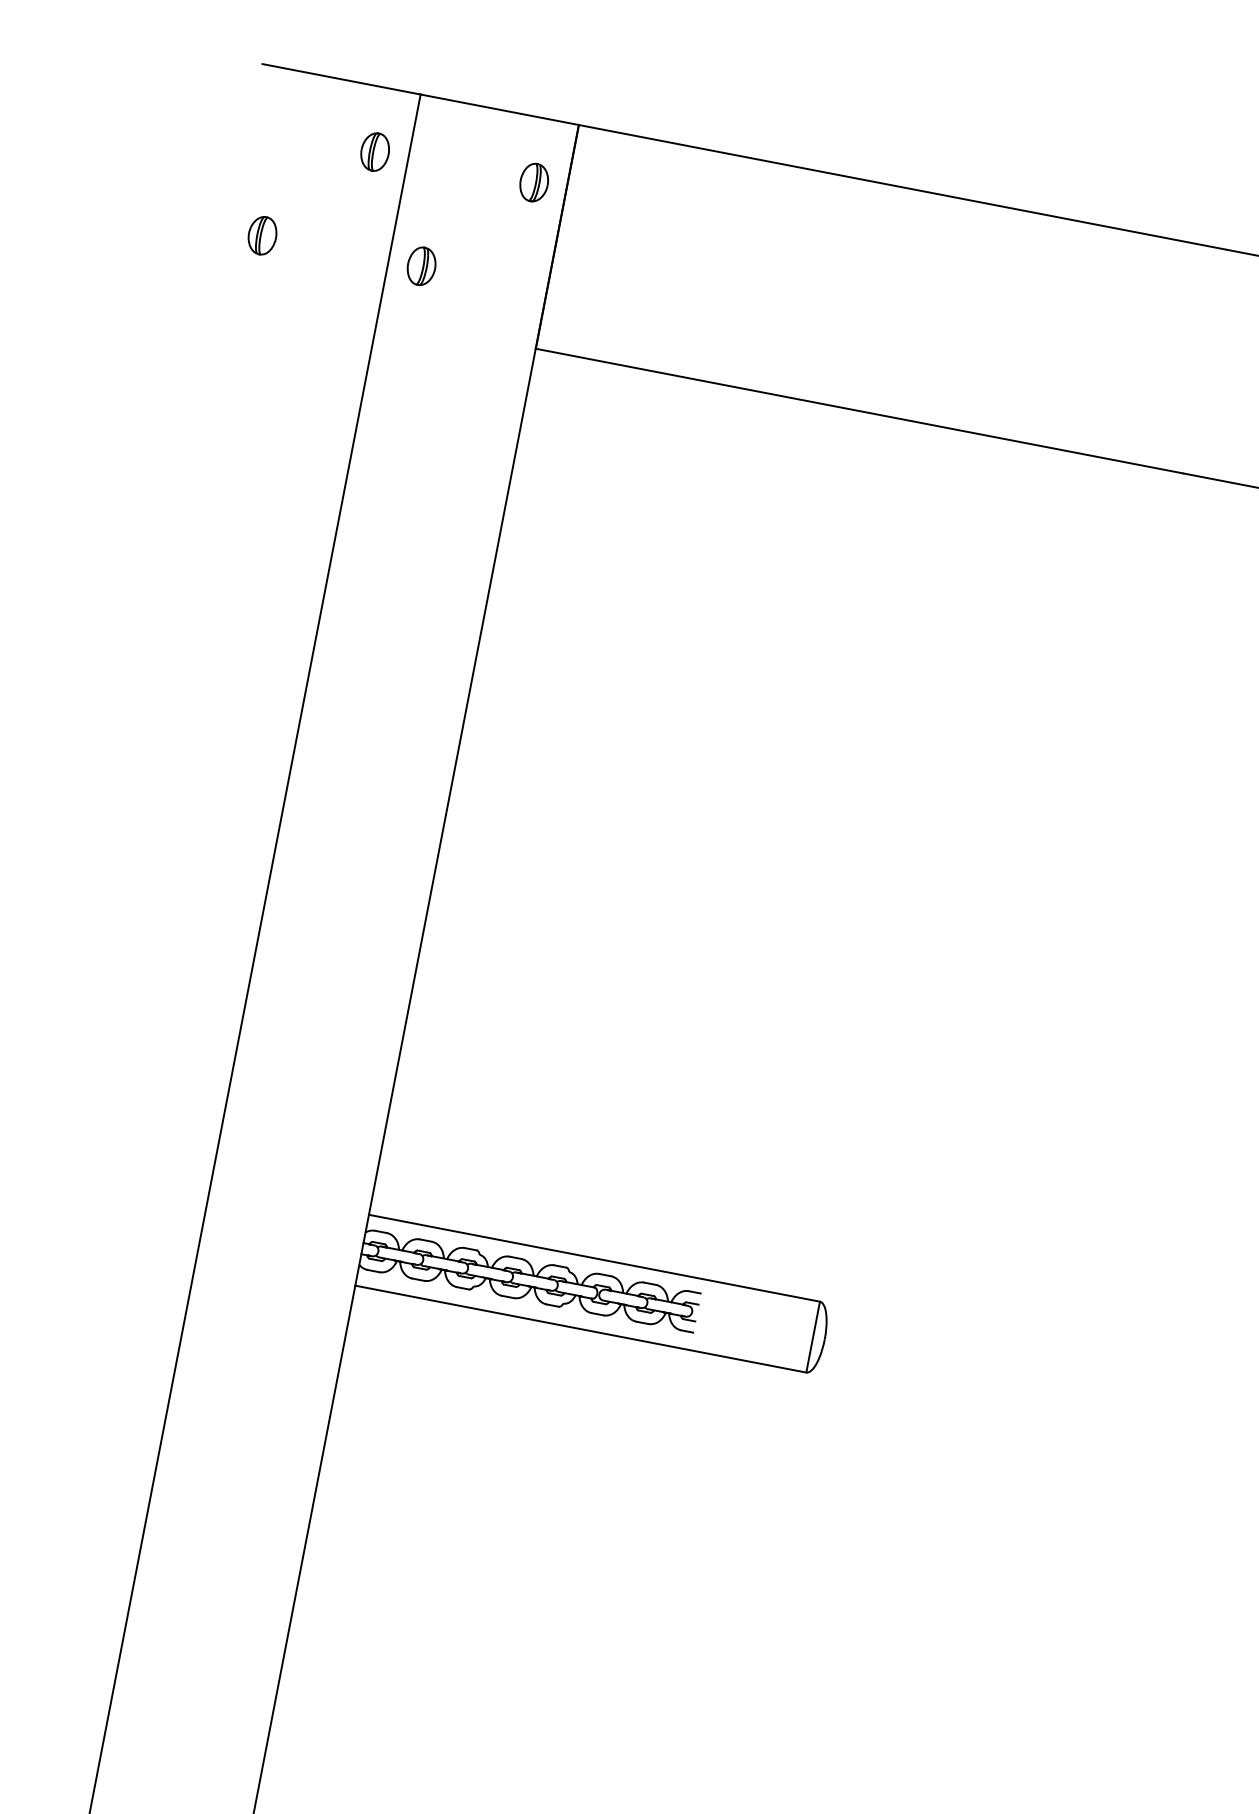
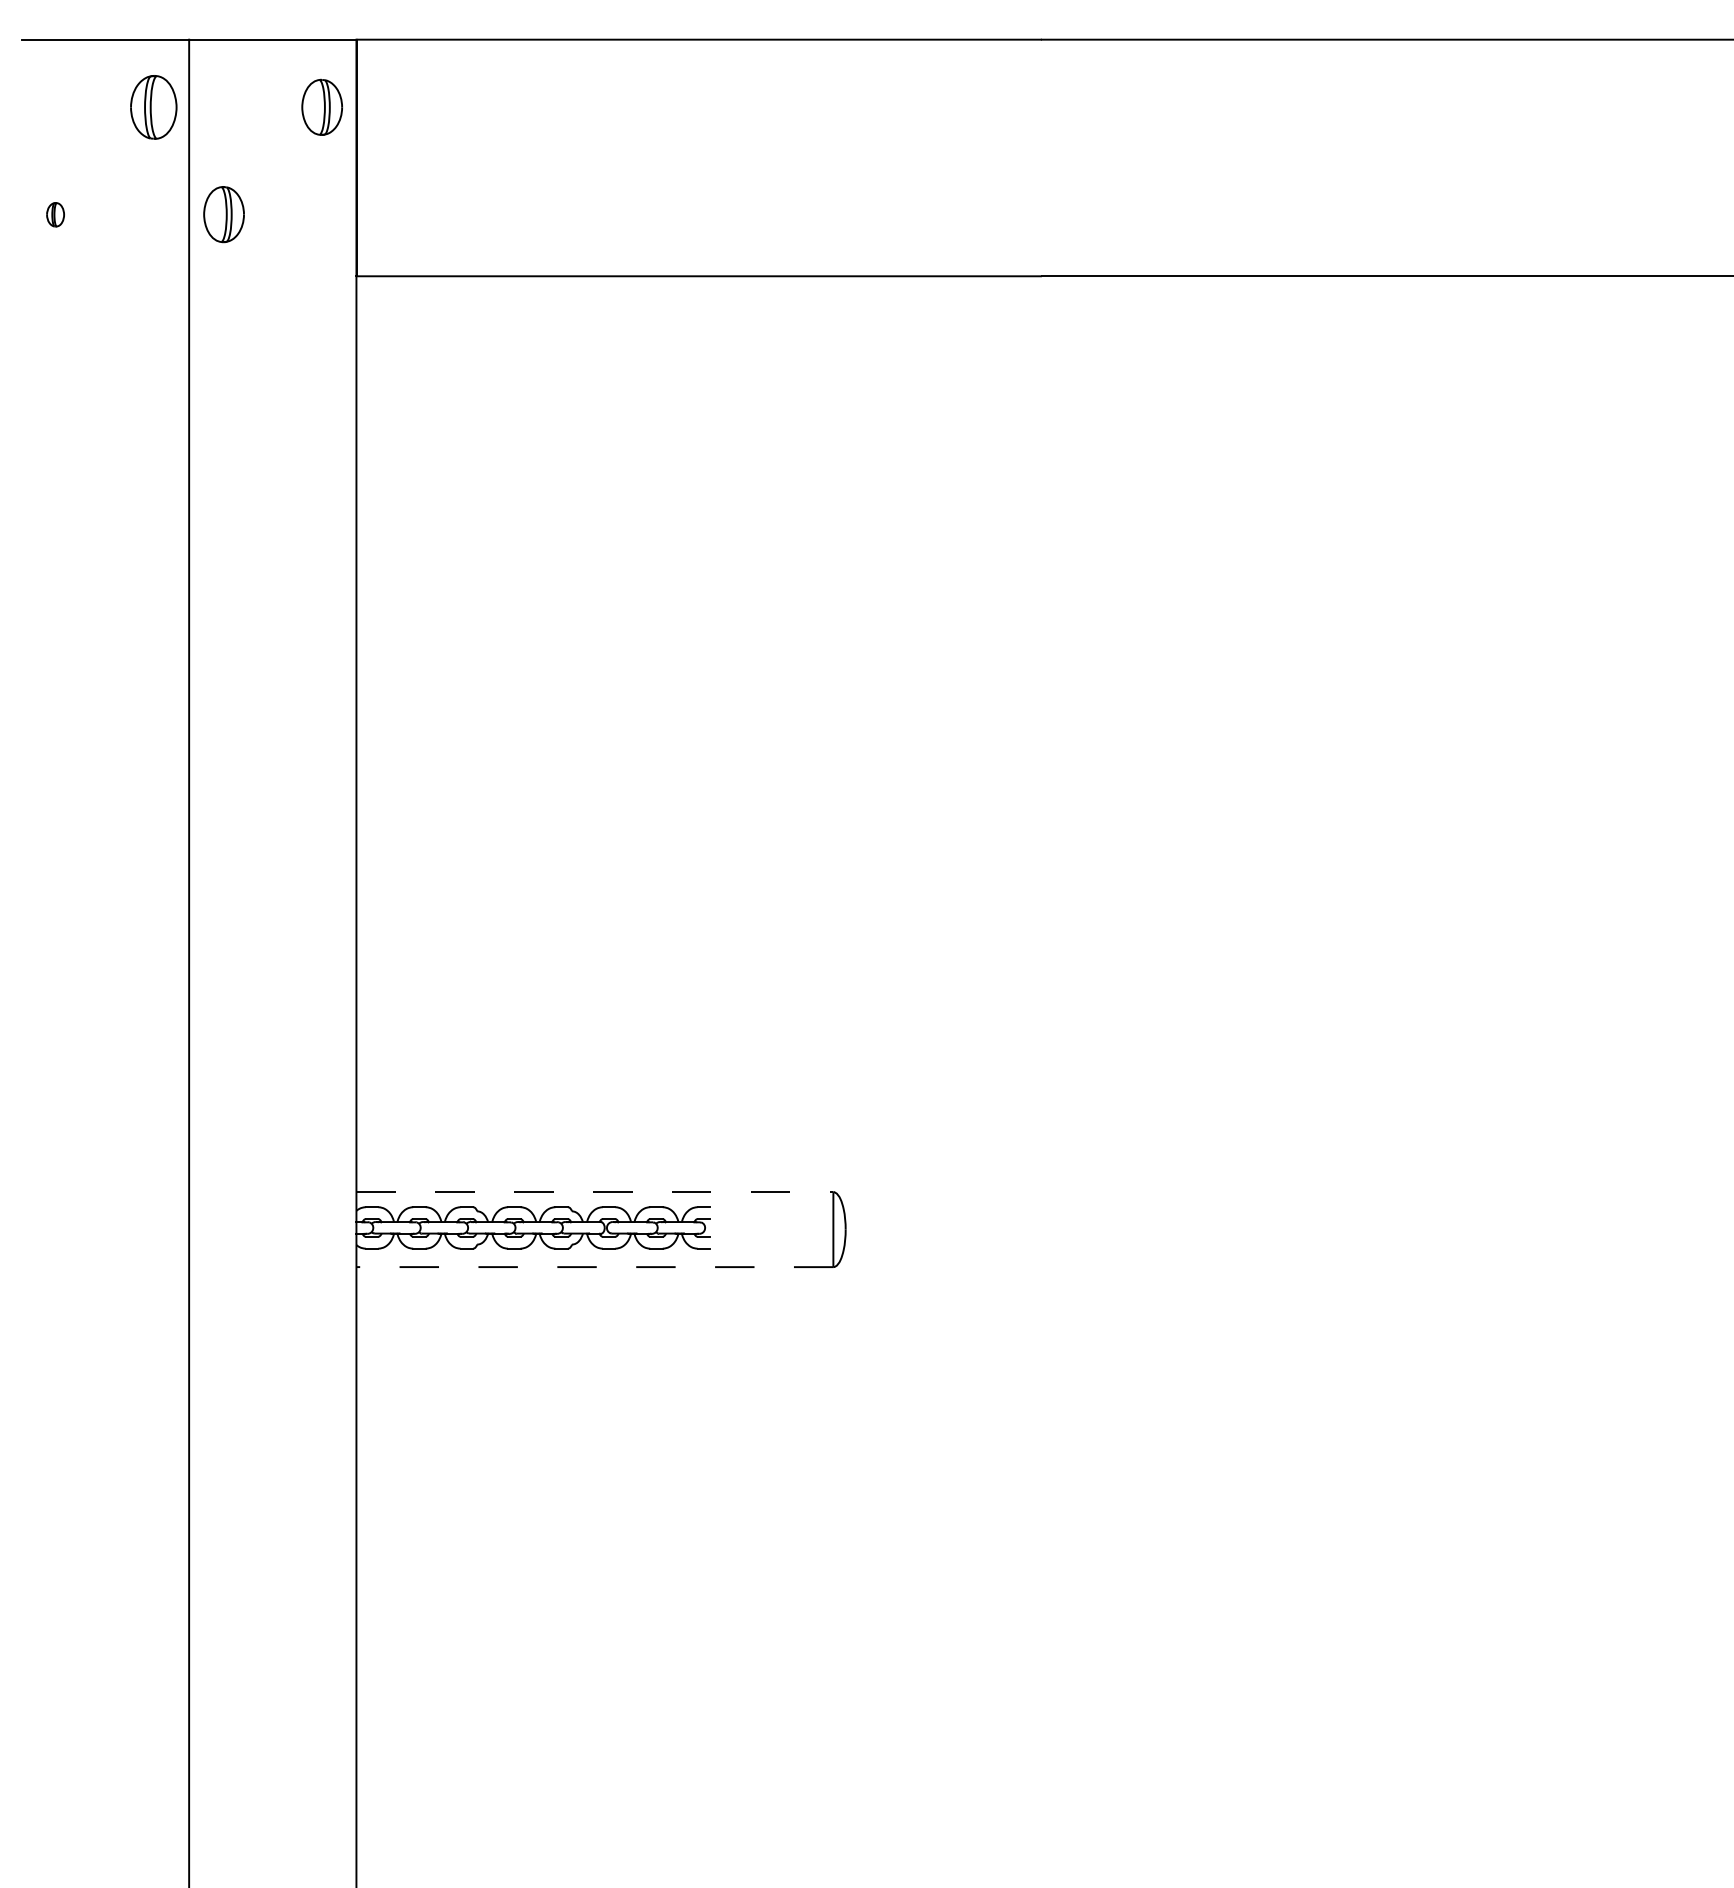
part: (375, 151) -> (154, 106), size x1.6
part: (534, 182) -> (322, 106), size x1.4
part: (262, 235) -> (55, 214), size x0.6
part: (421, 266) -> (223, 214), size x1.4
line: (594, 1258) -> (595, 1192), solid -> dashed
line: (580, 1329) -> (594, 1267), solid -> dashed

